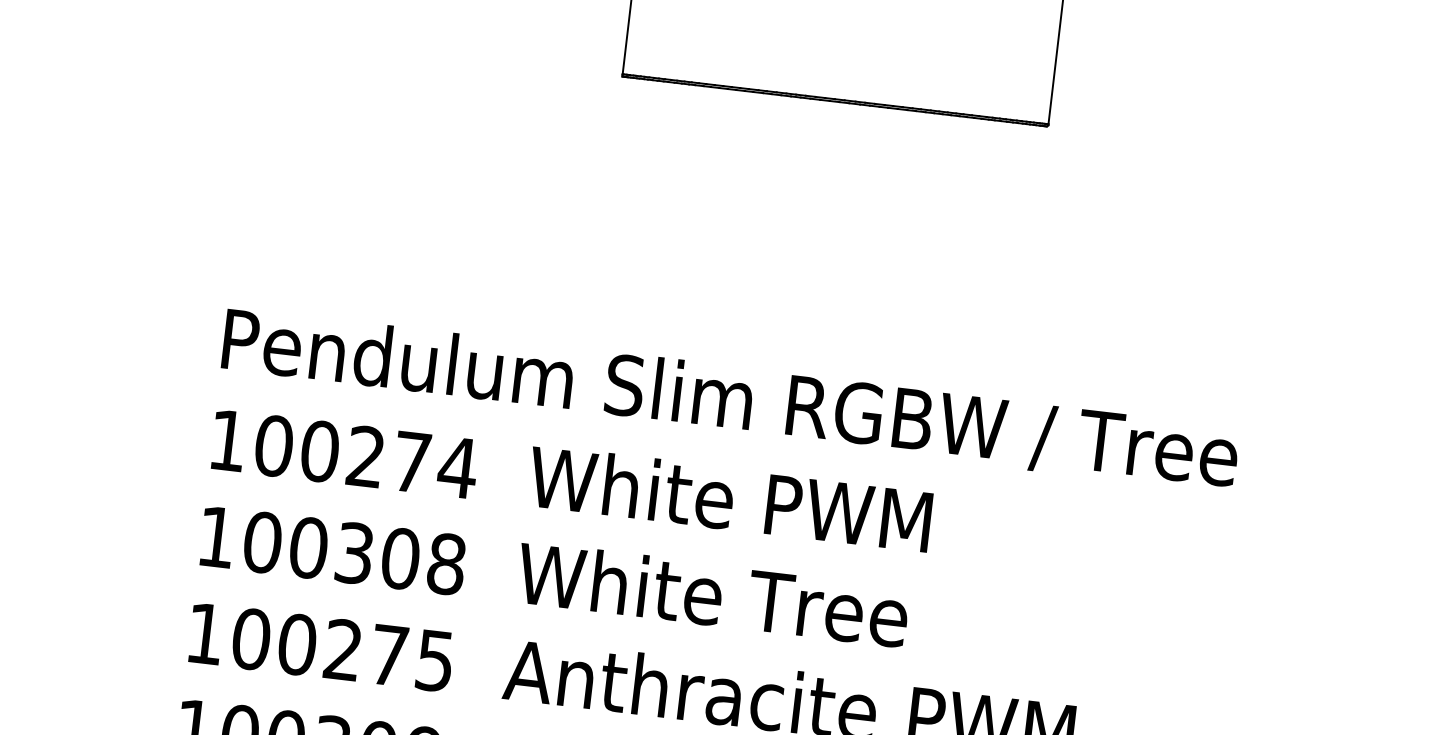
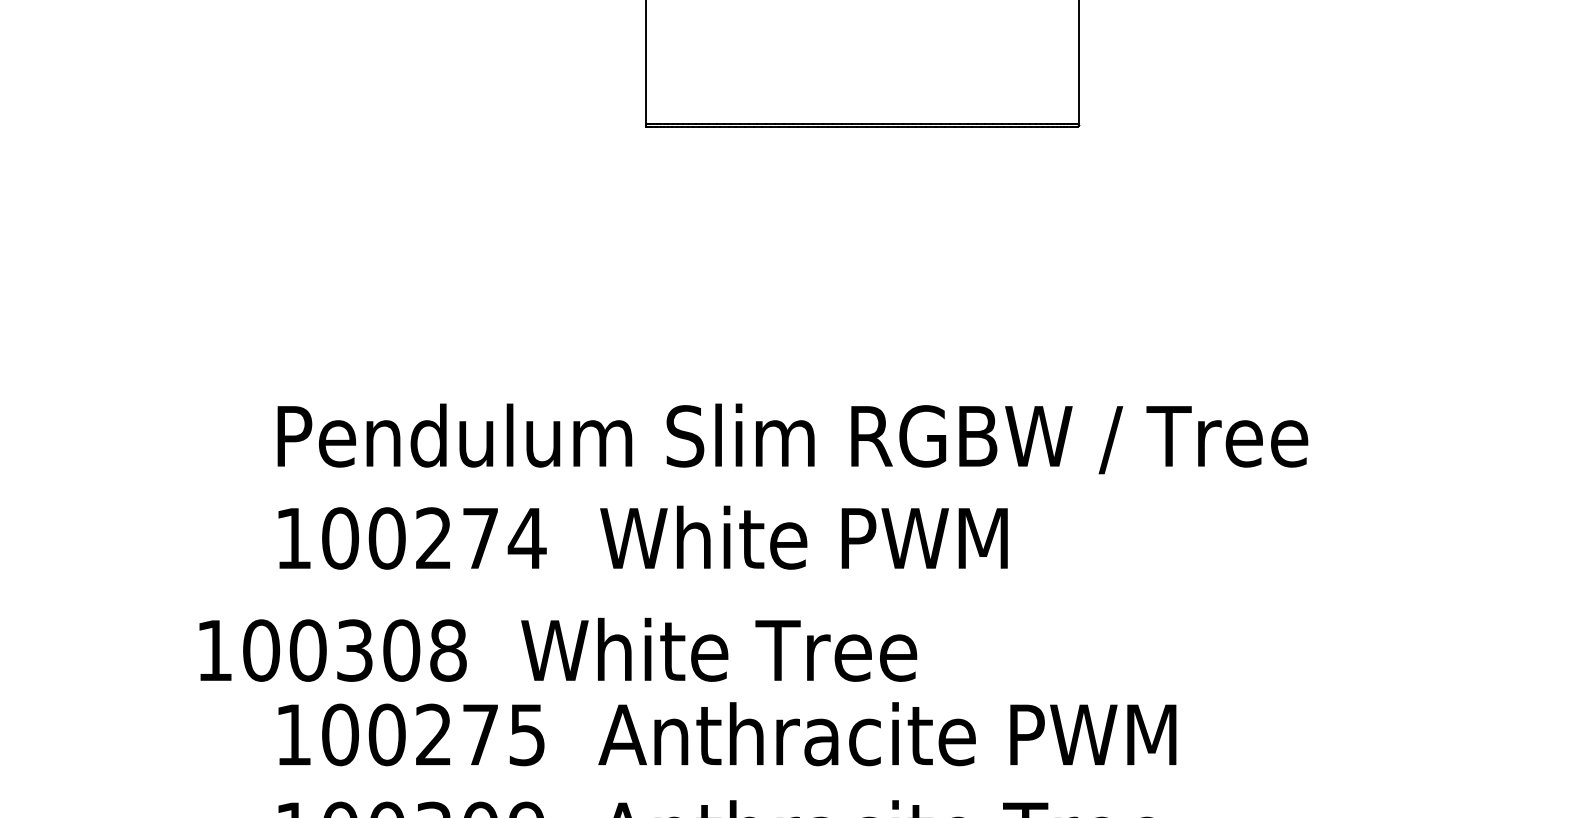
text: (555, 575) -> (558, 649), moved

